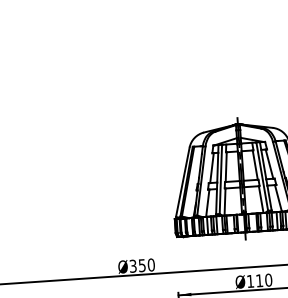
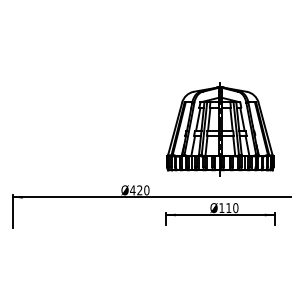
text: (137, 266) -> (136, 190), 350 -> 420

